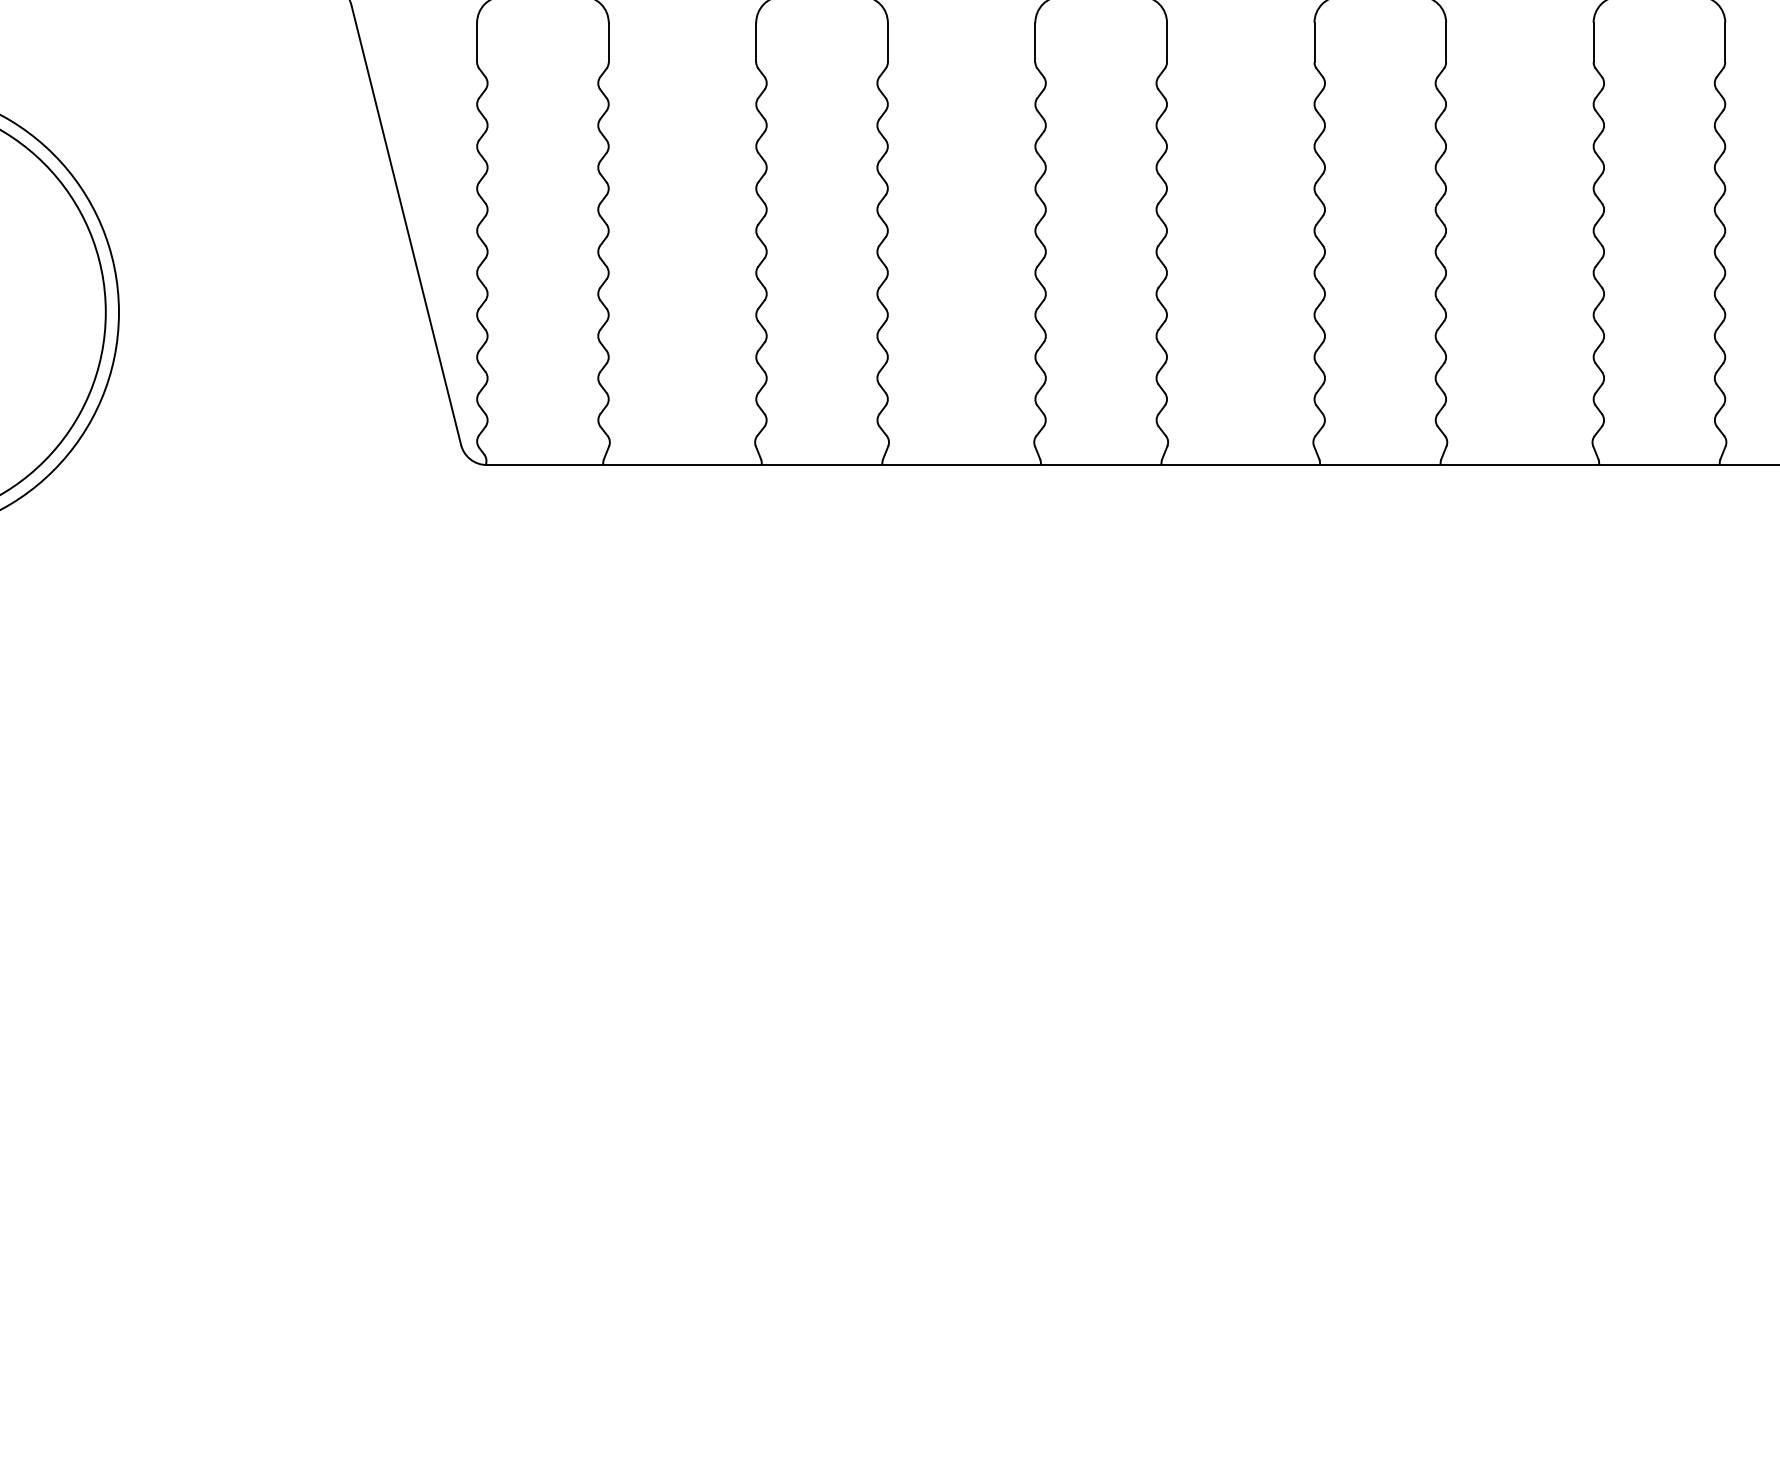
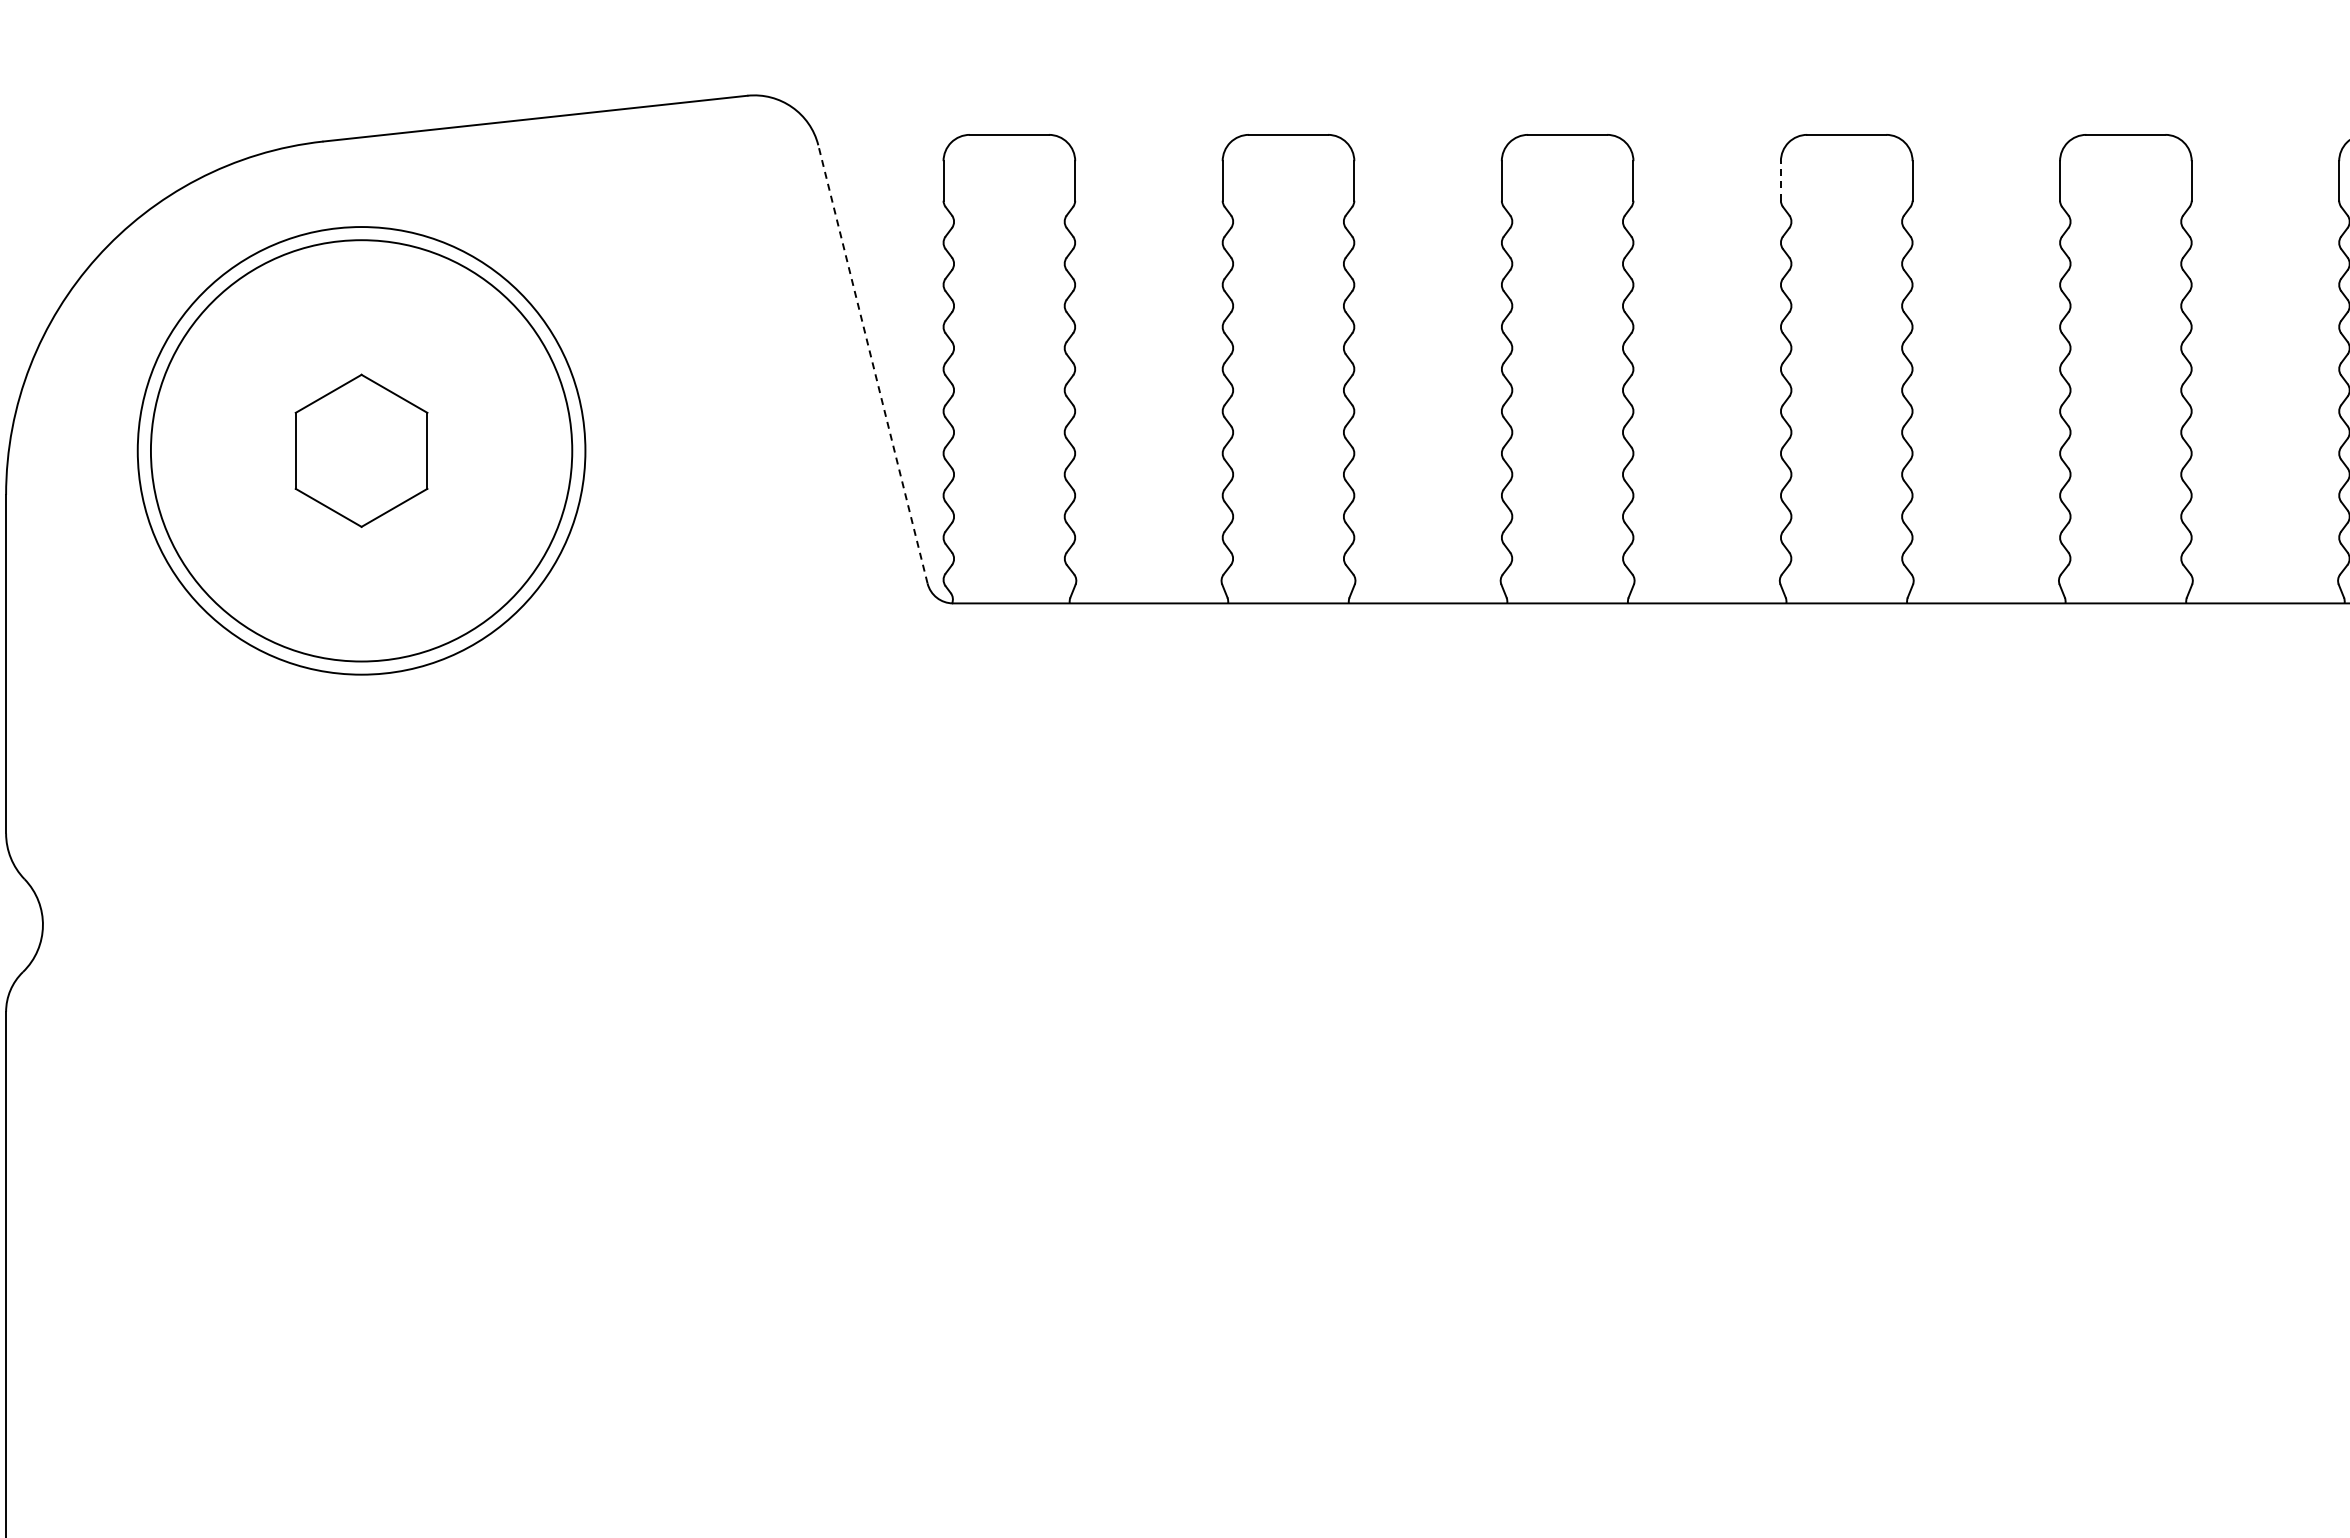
line: (1314, 42) -> (1780, 180), solid -> dashed
line: (406, 226) -> (872, 364), solid -> dashed

